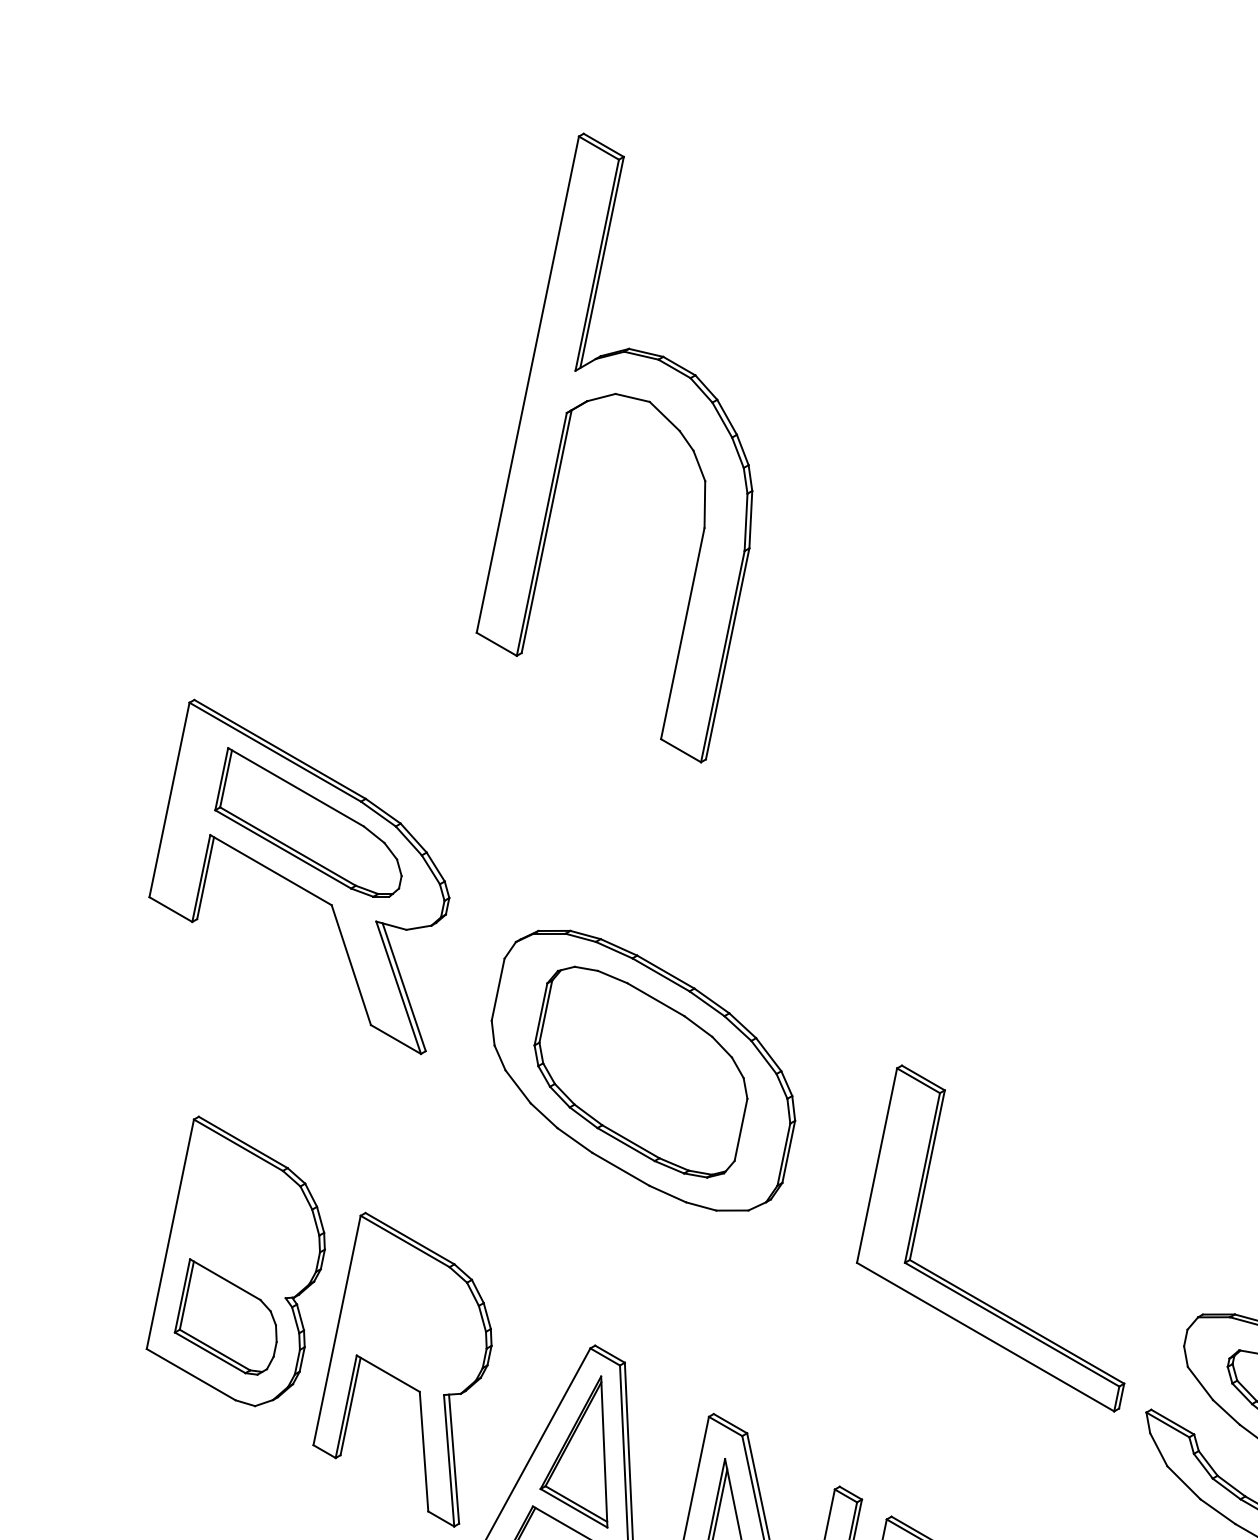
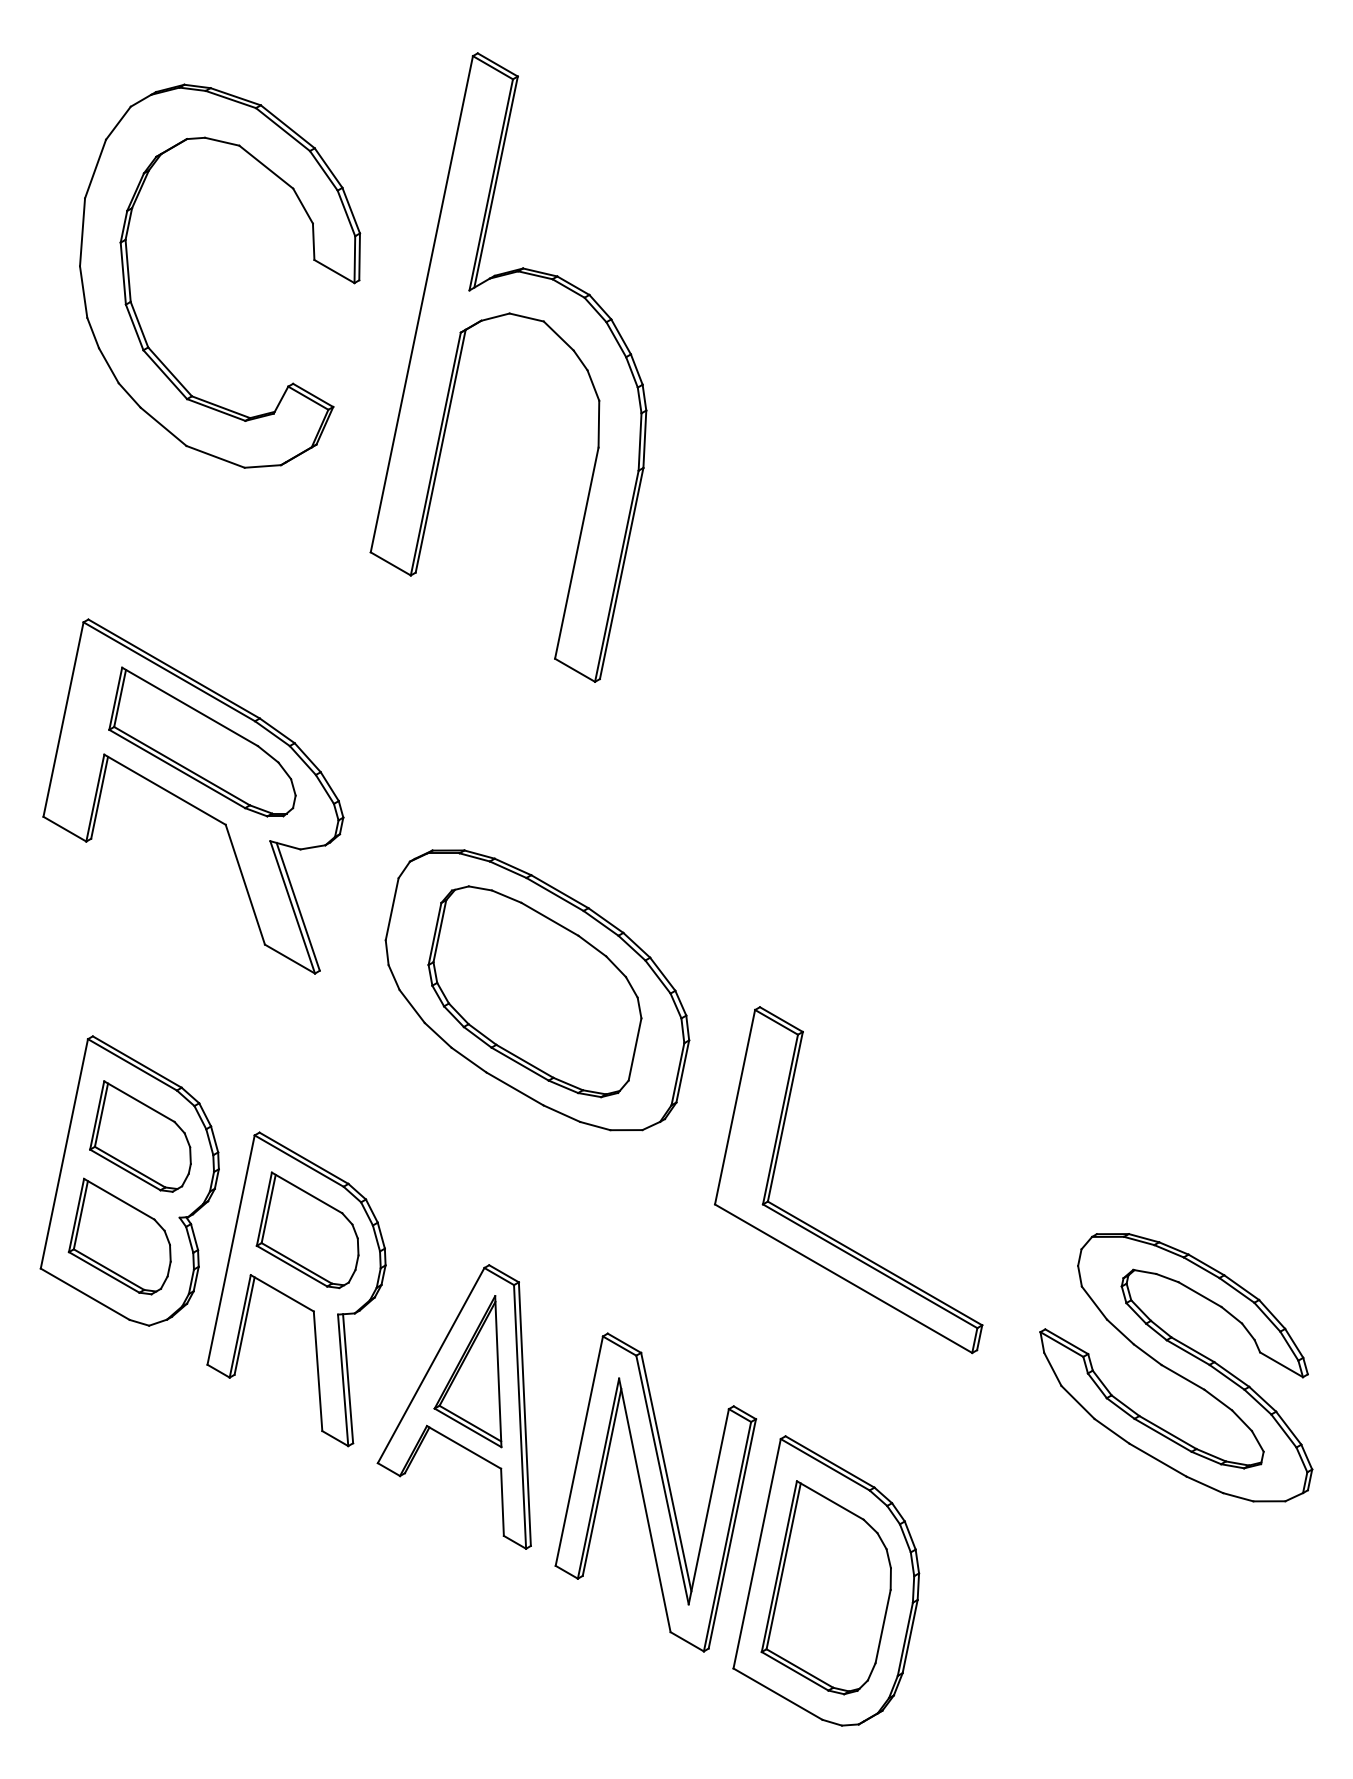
part: (236, 363) -> (130, 283), added
part: (246, 1216) -> (140, 1136), added
part: (962, 1288) -> (820, 1230), moved
part: (413, 1310) -> (307, 1230), added

